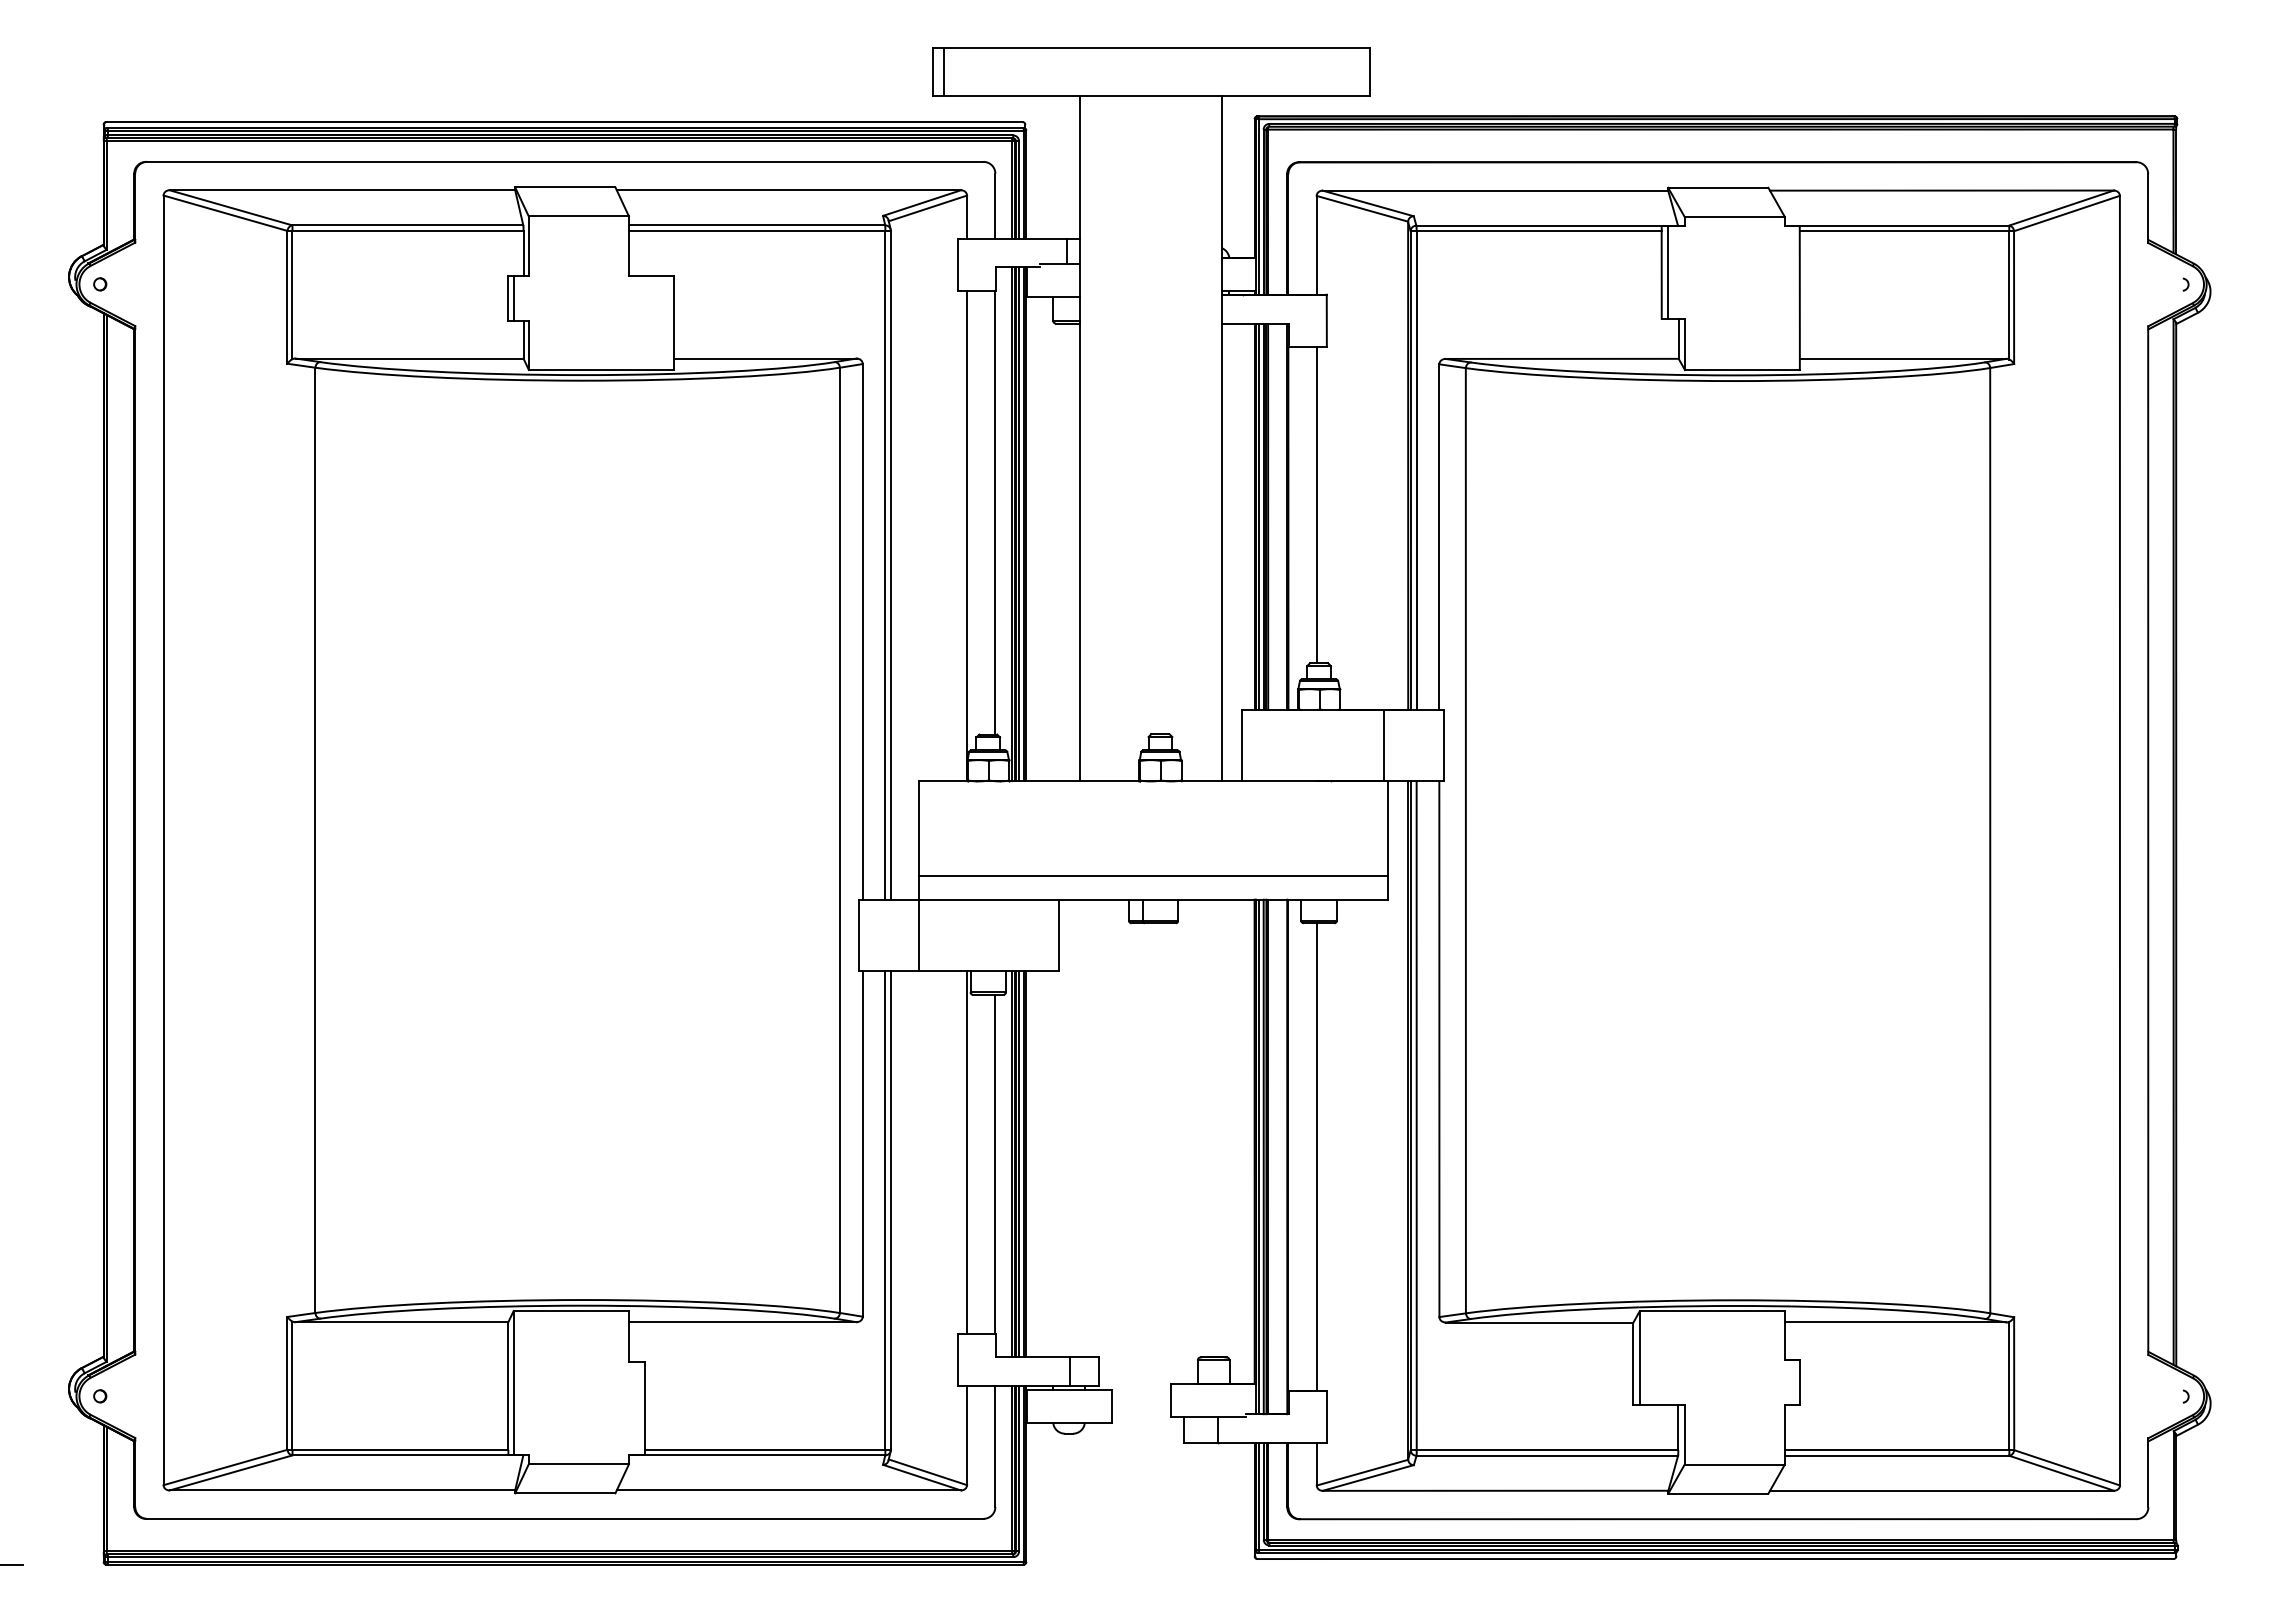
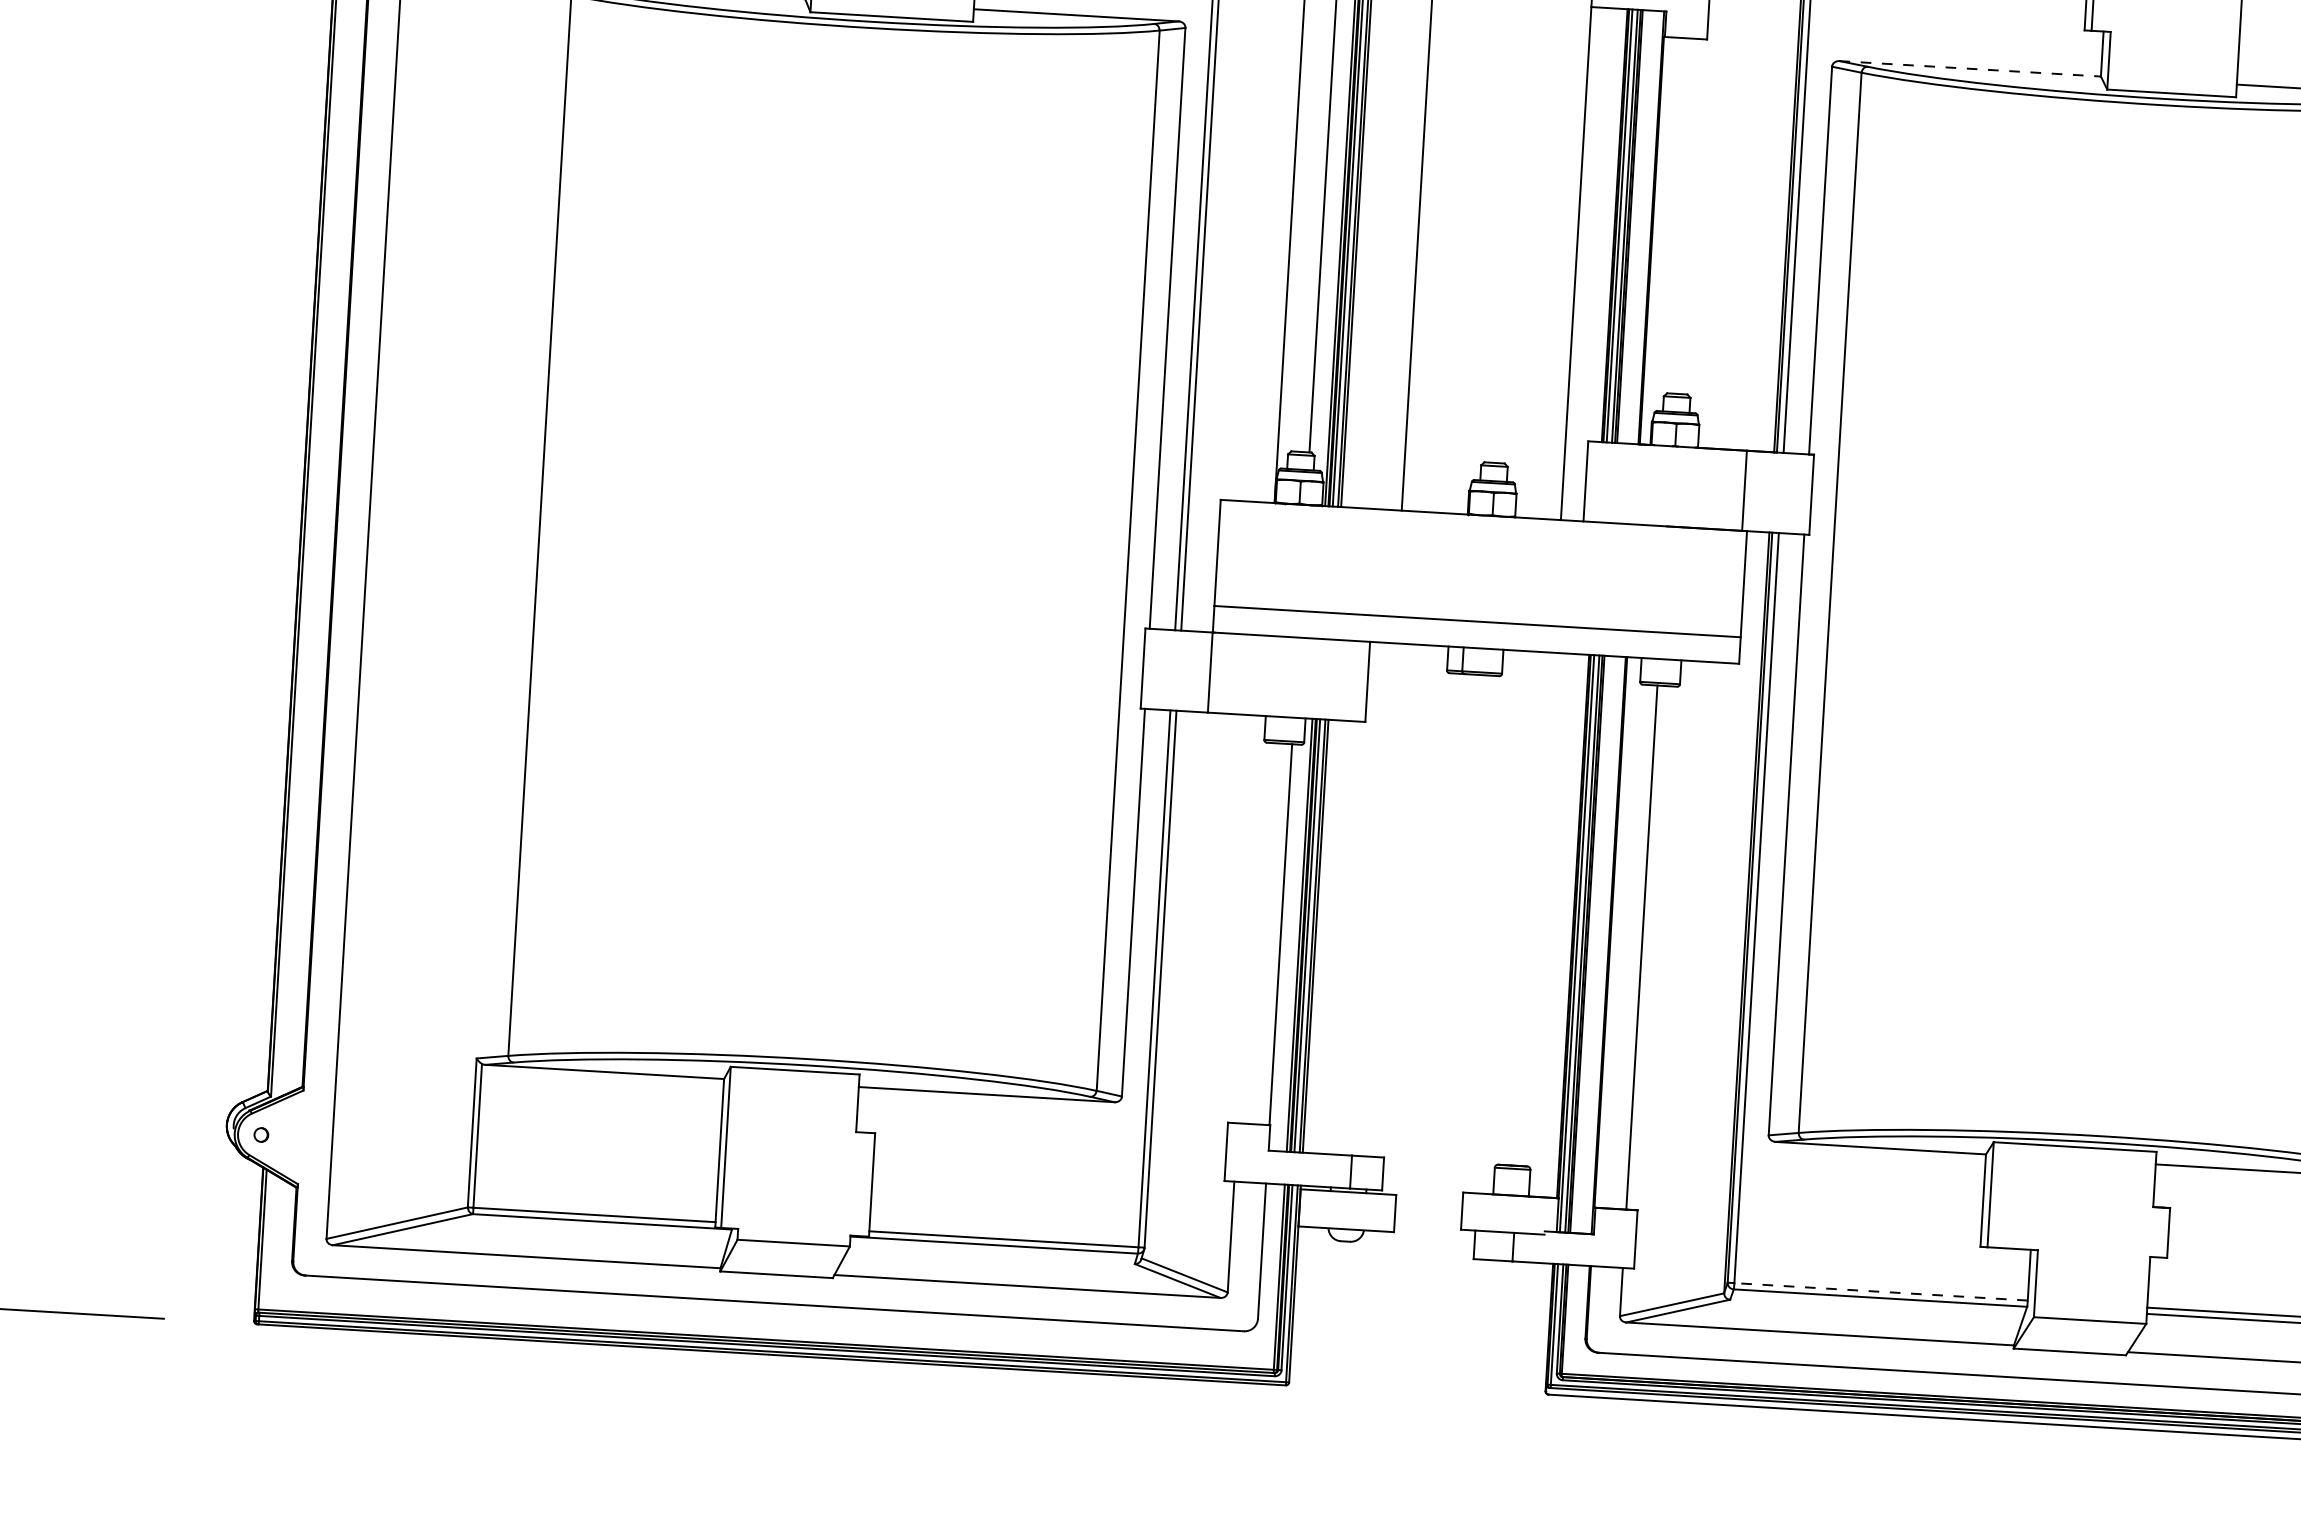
line: (1562, 358) -> (1970, 68), solid -> dashed
line: (1316, 504) -> (1684, 215), removed
line: (967, 1152) -> (1250, 919), removed
line: (1547, 1450) -> (1881, 1292), solid -> dashed

